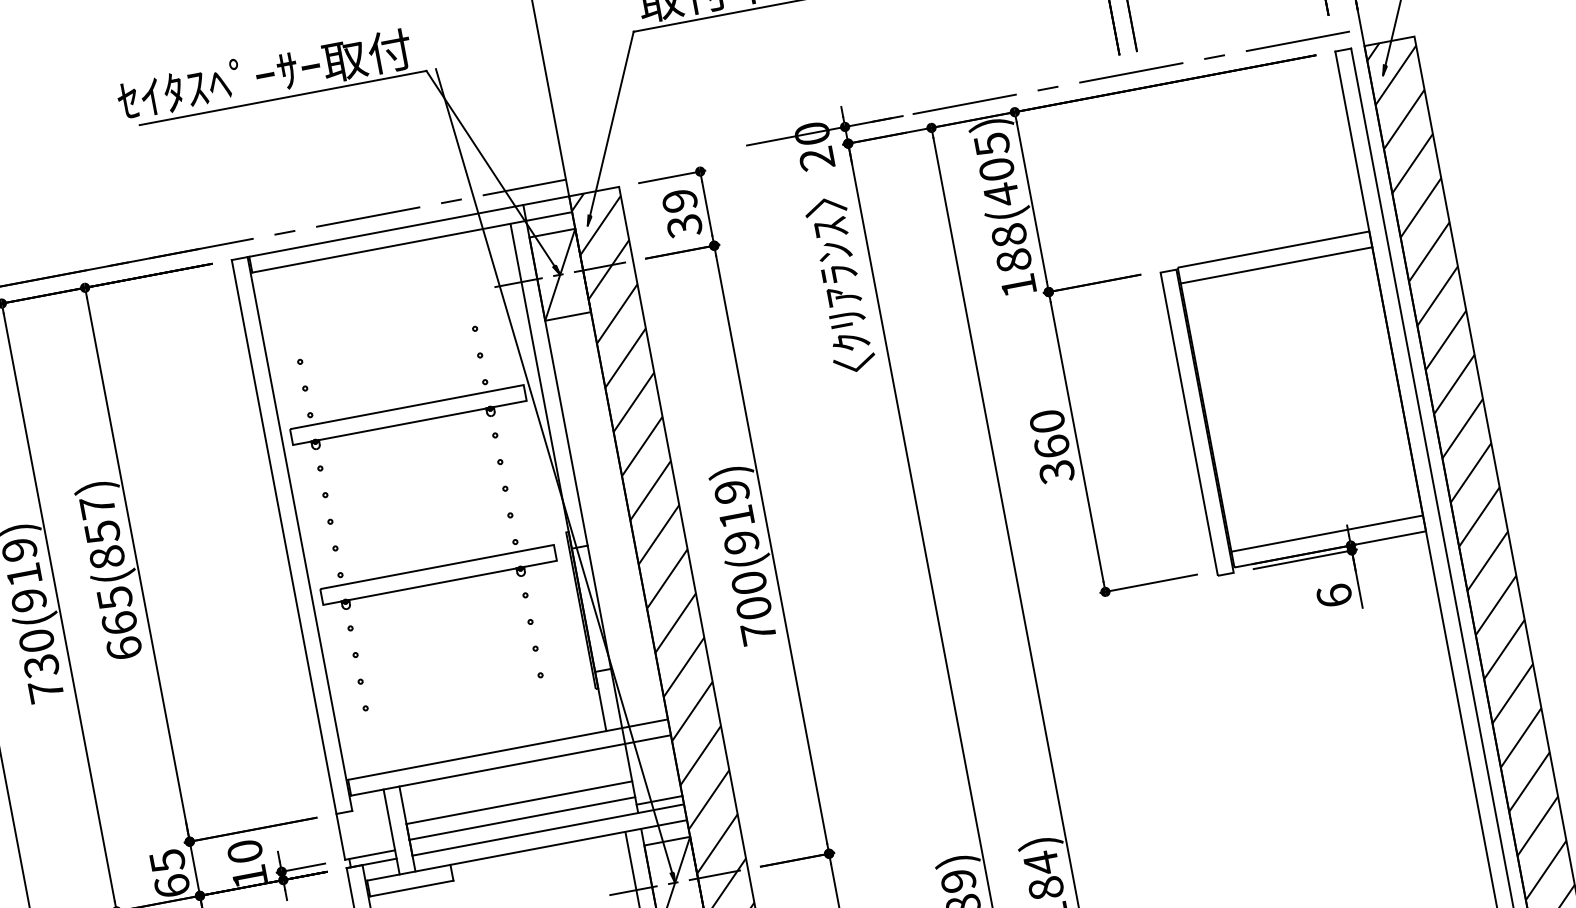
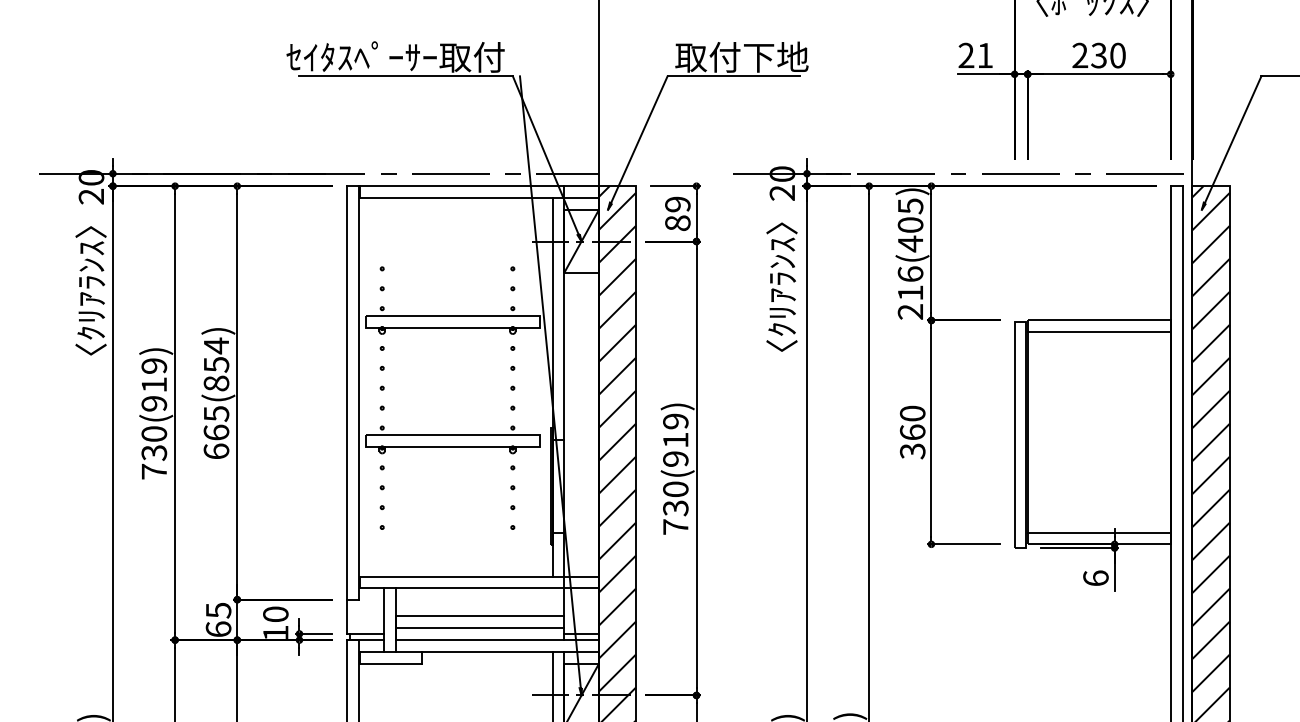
text: (684, 226) -> (677, 223), 39 -> 89
text: (1013, 259) -> (910, 292), 188(405) -> 216(405)
text: (97, 506) -> (216, 345), 665(857) -> 665(854)
text: (753, 608) -> (675, 508), 700(919) -> 730(919)

